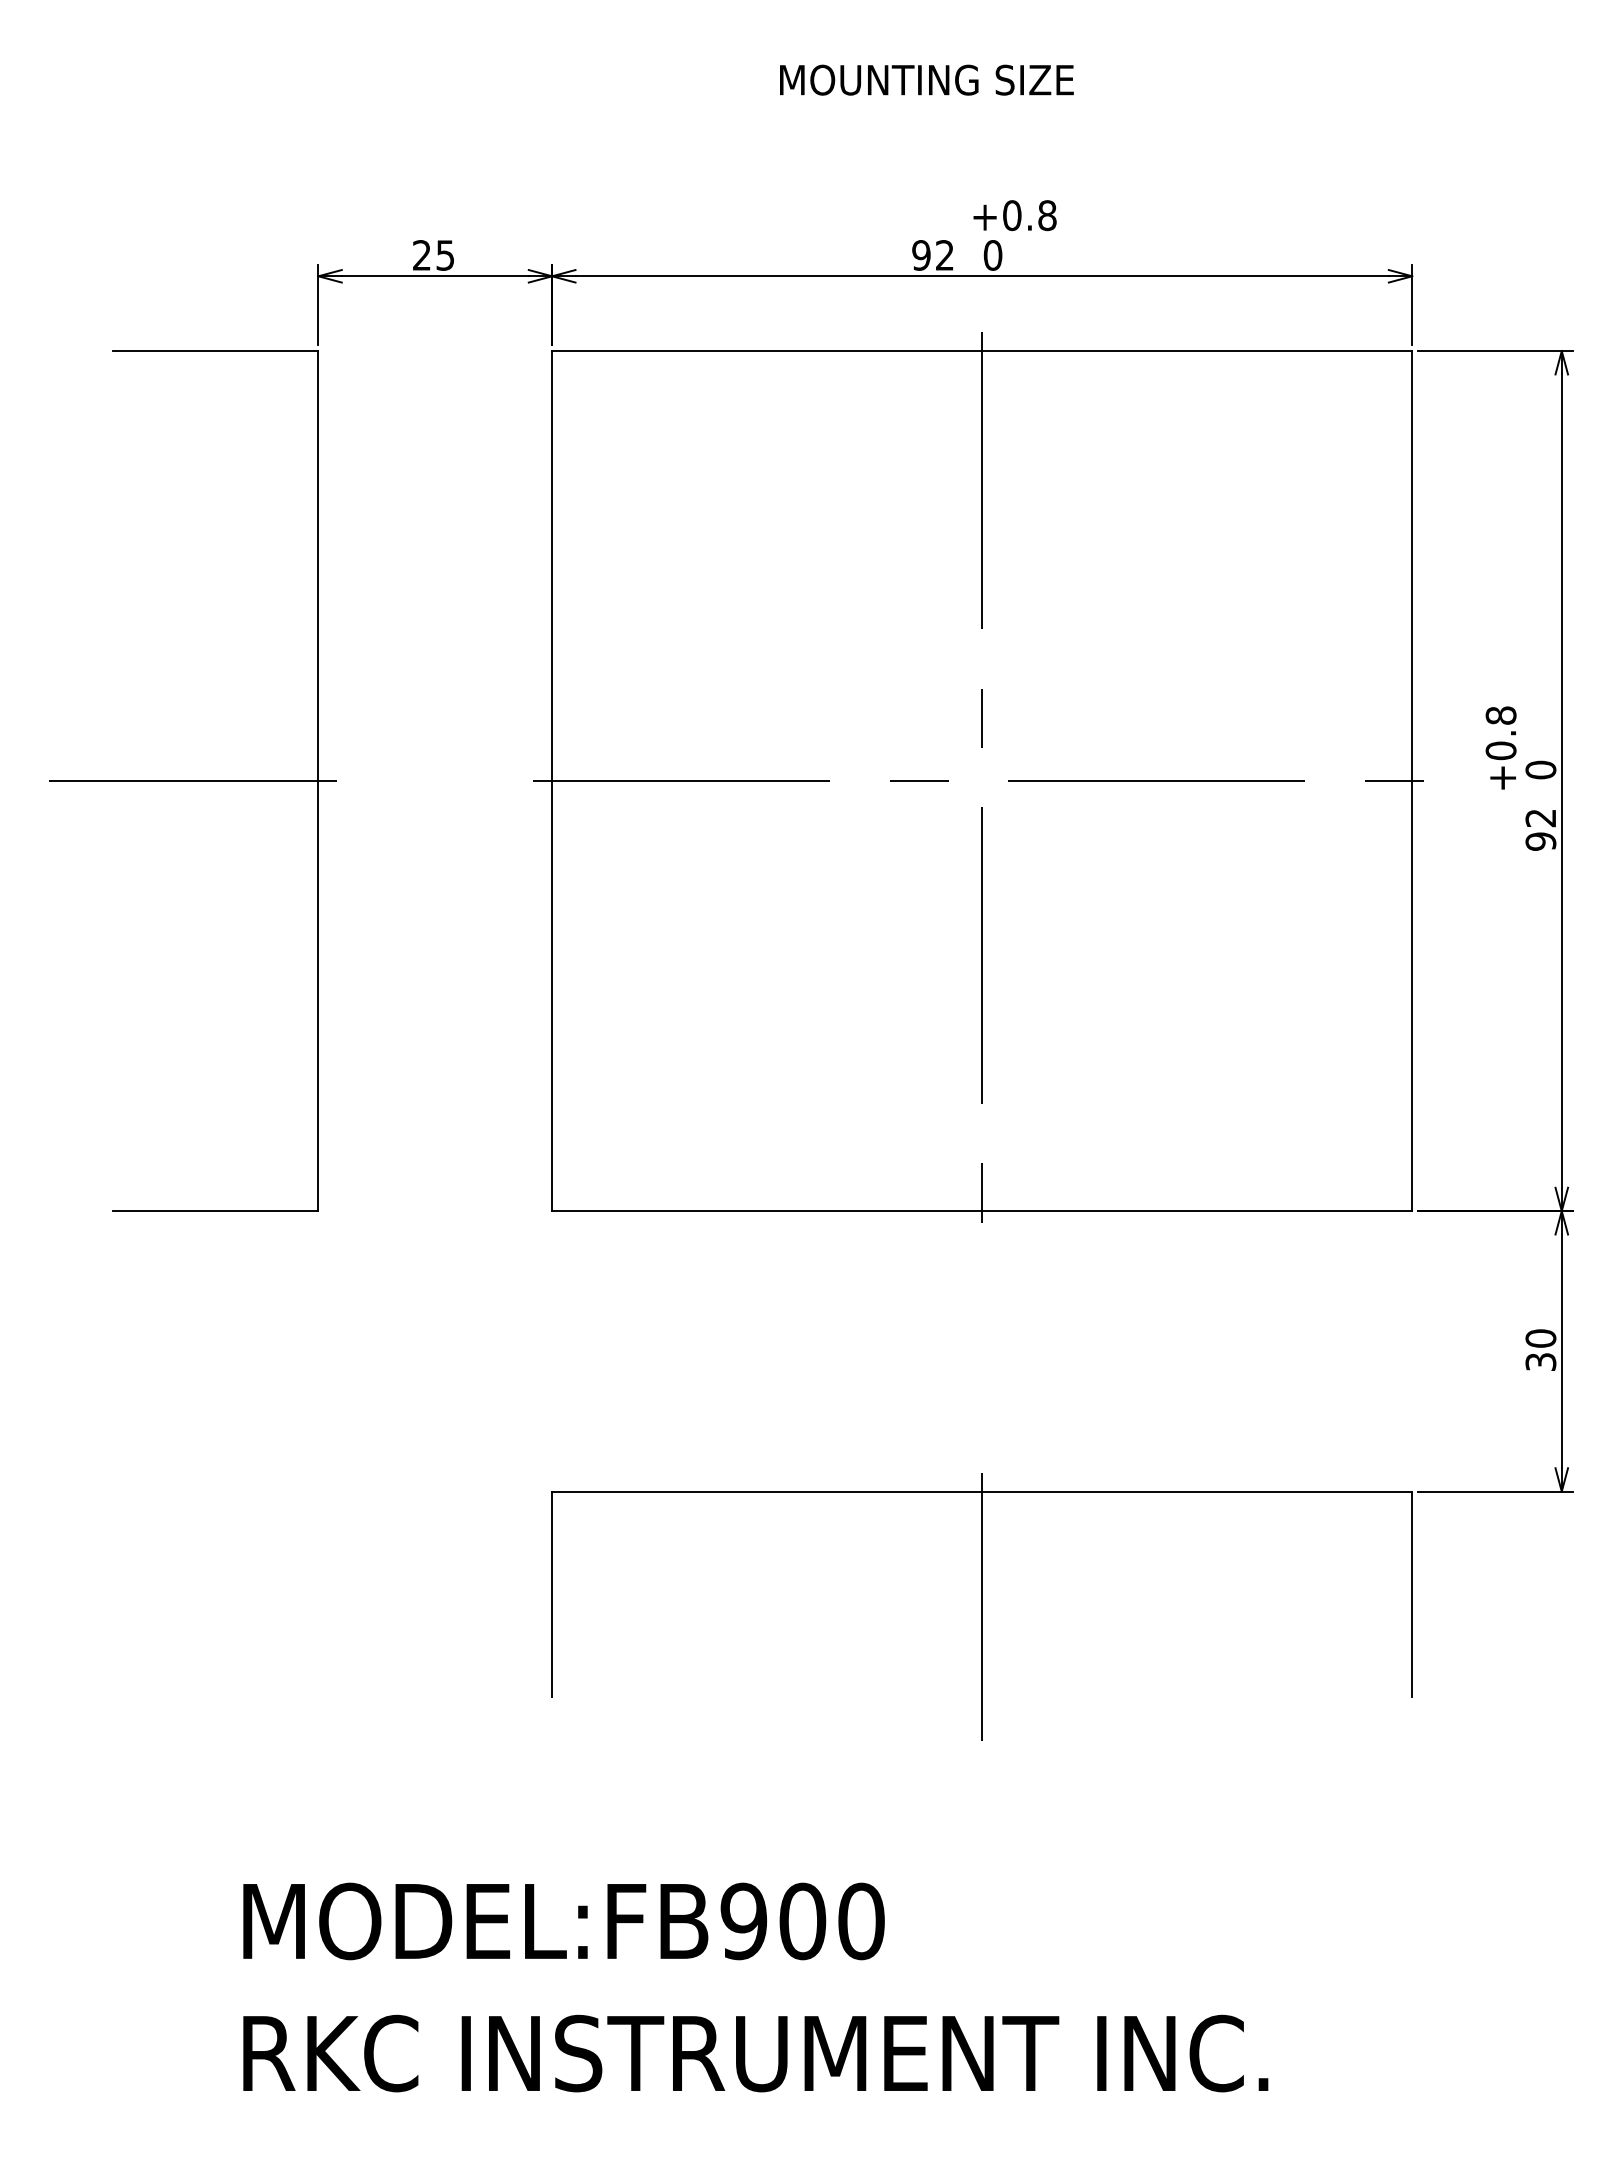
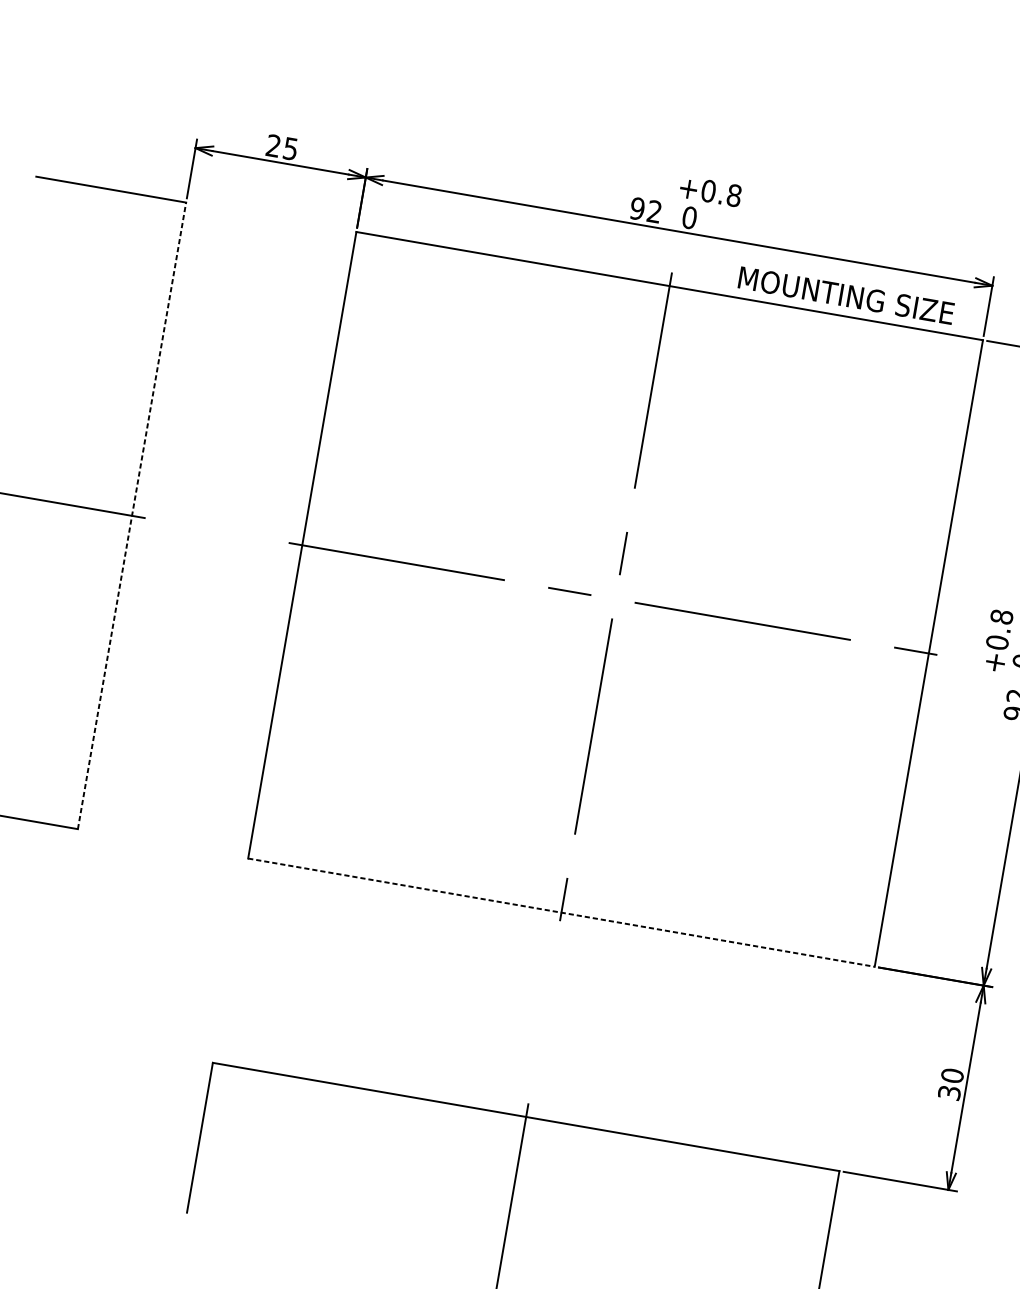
text: (926, 79) -> (846, 295), moved
line: (318, 780) -> (132, 515), solid -> dashed
line: (982, 1211) -> (561, 912), solid -> dashed

